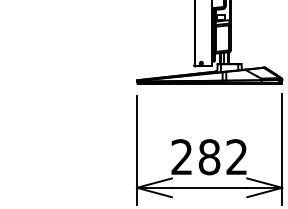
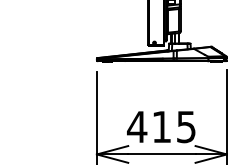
text: (208, 157) -> (160, 127), 282 -> 415

